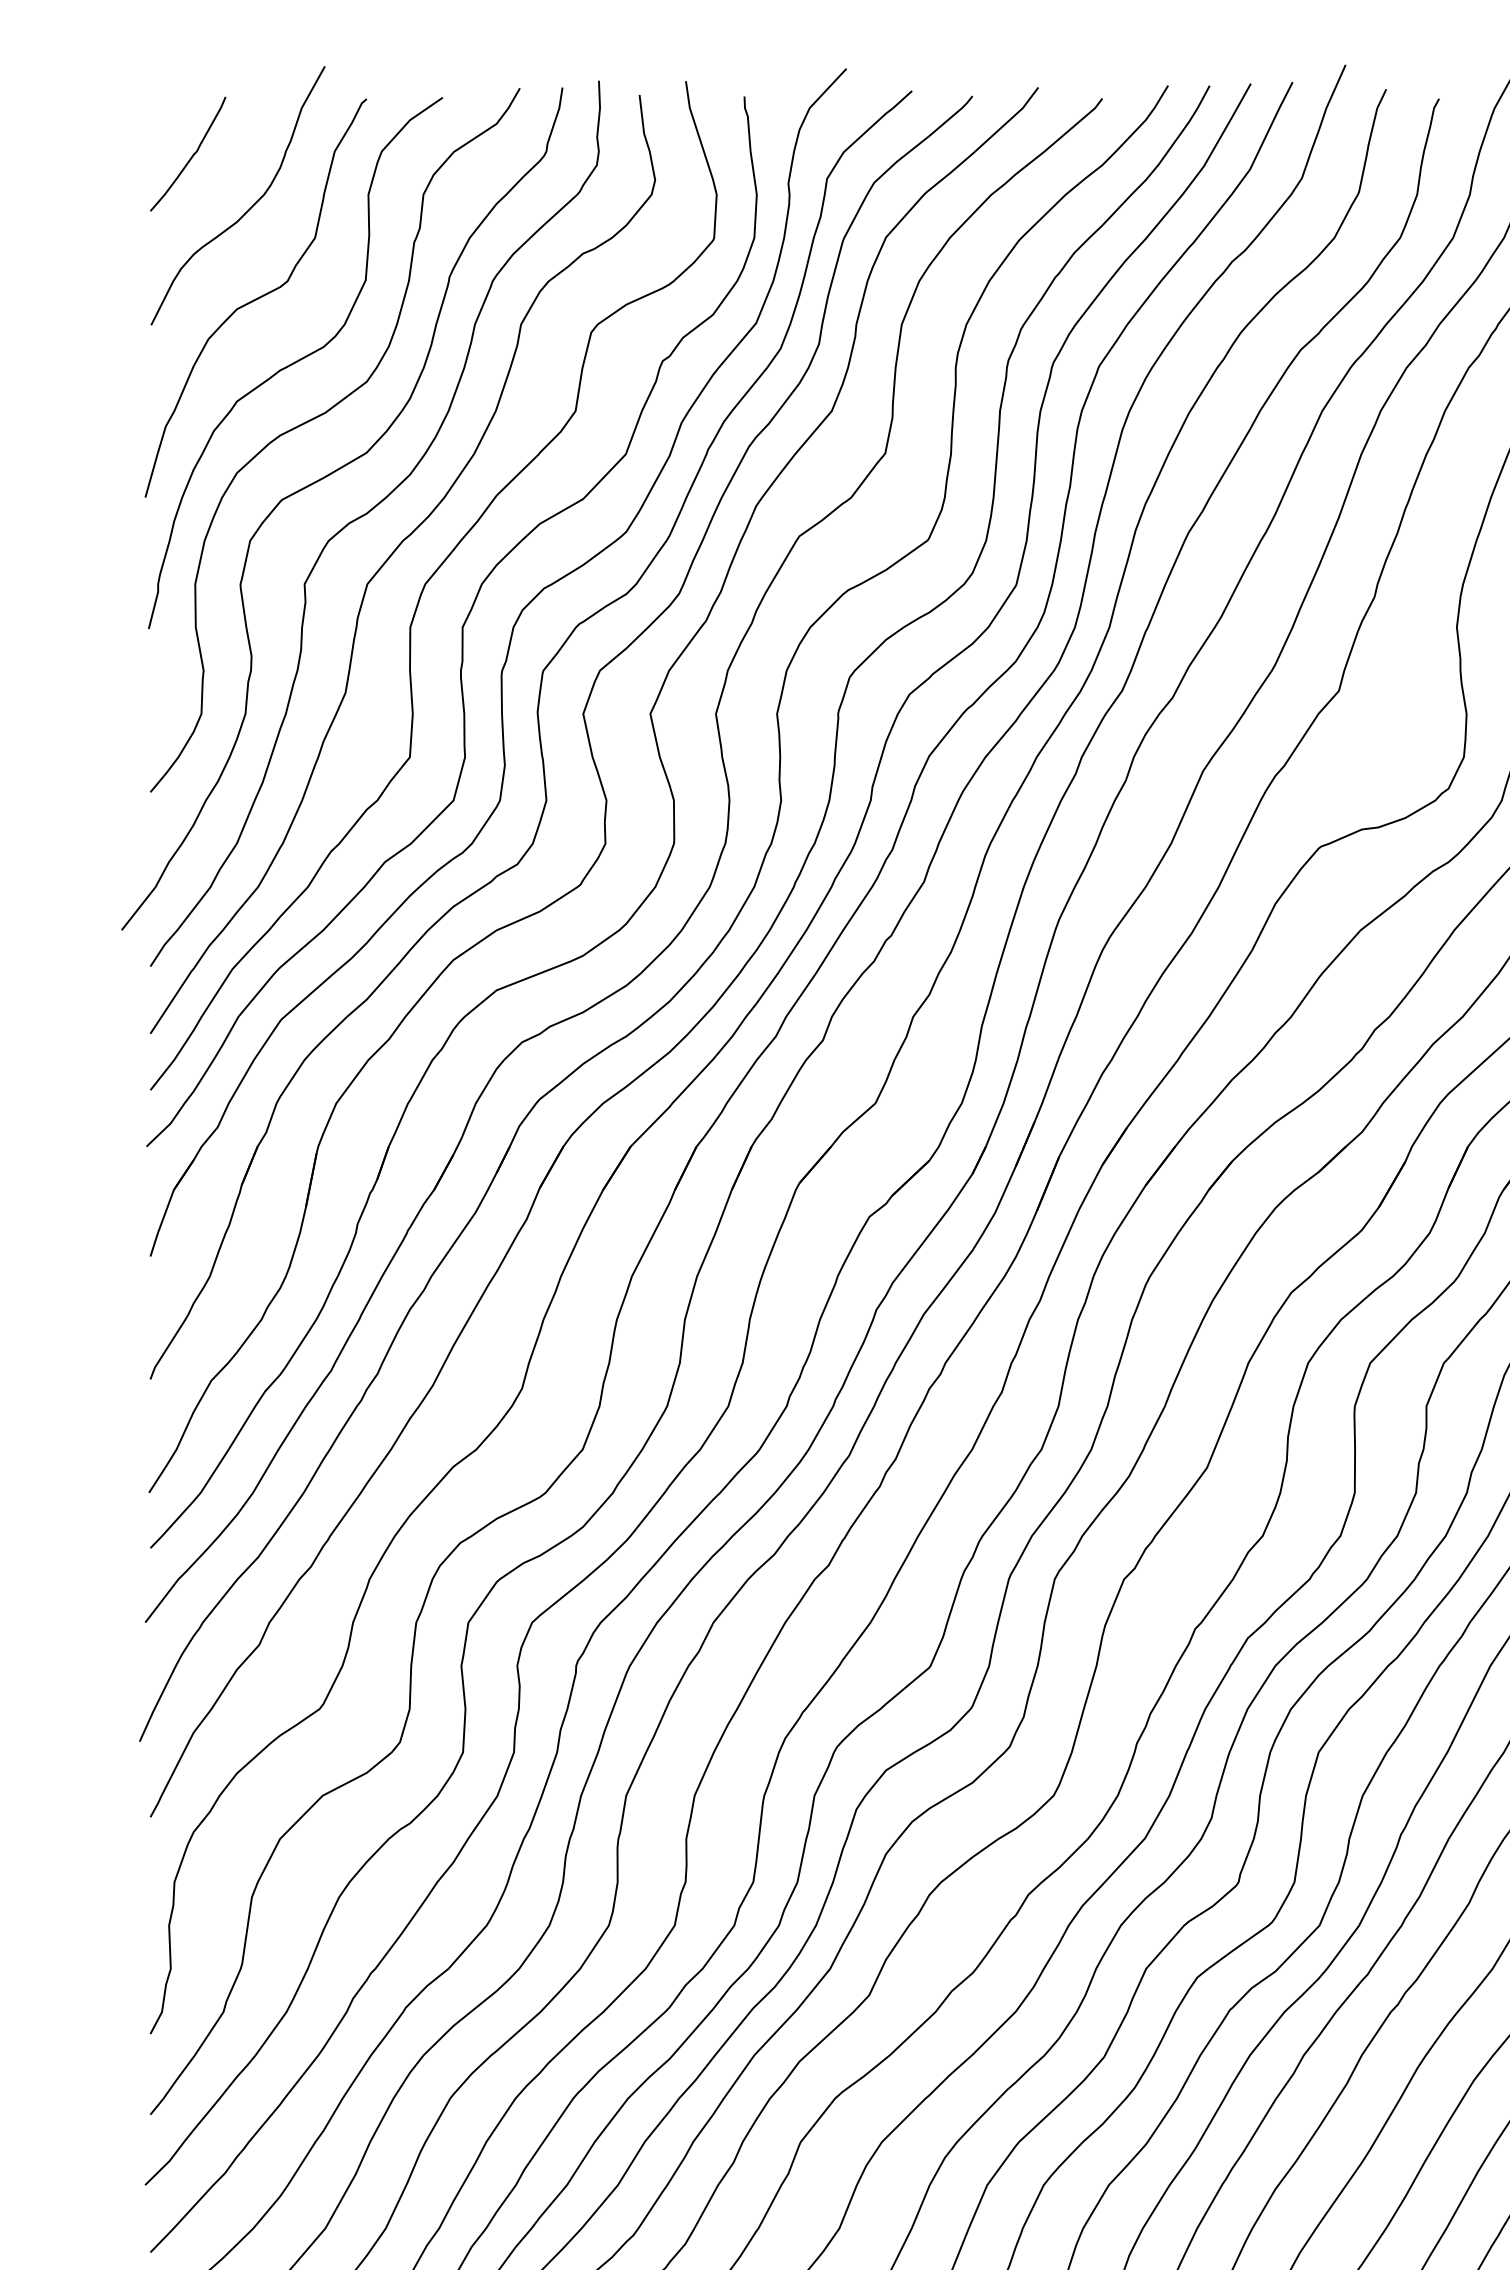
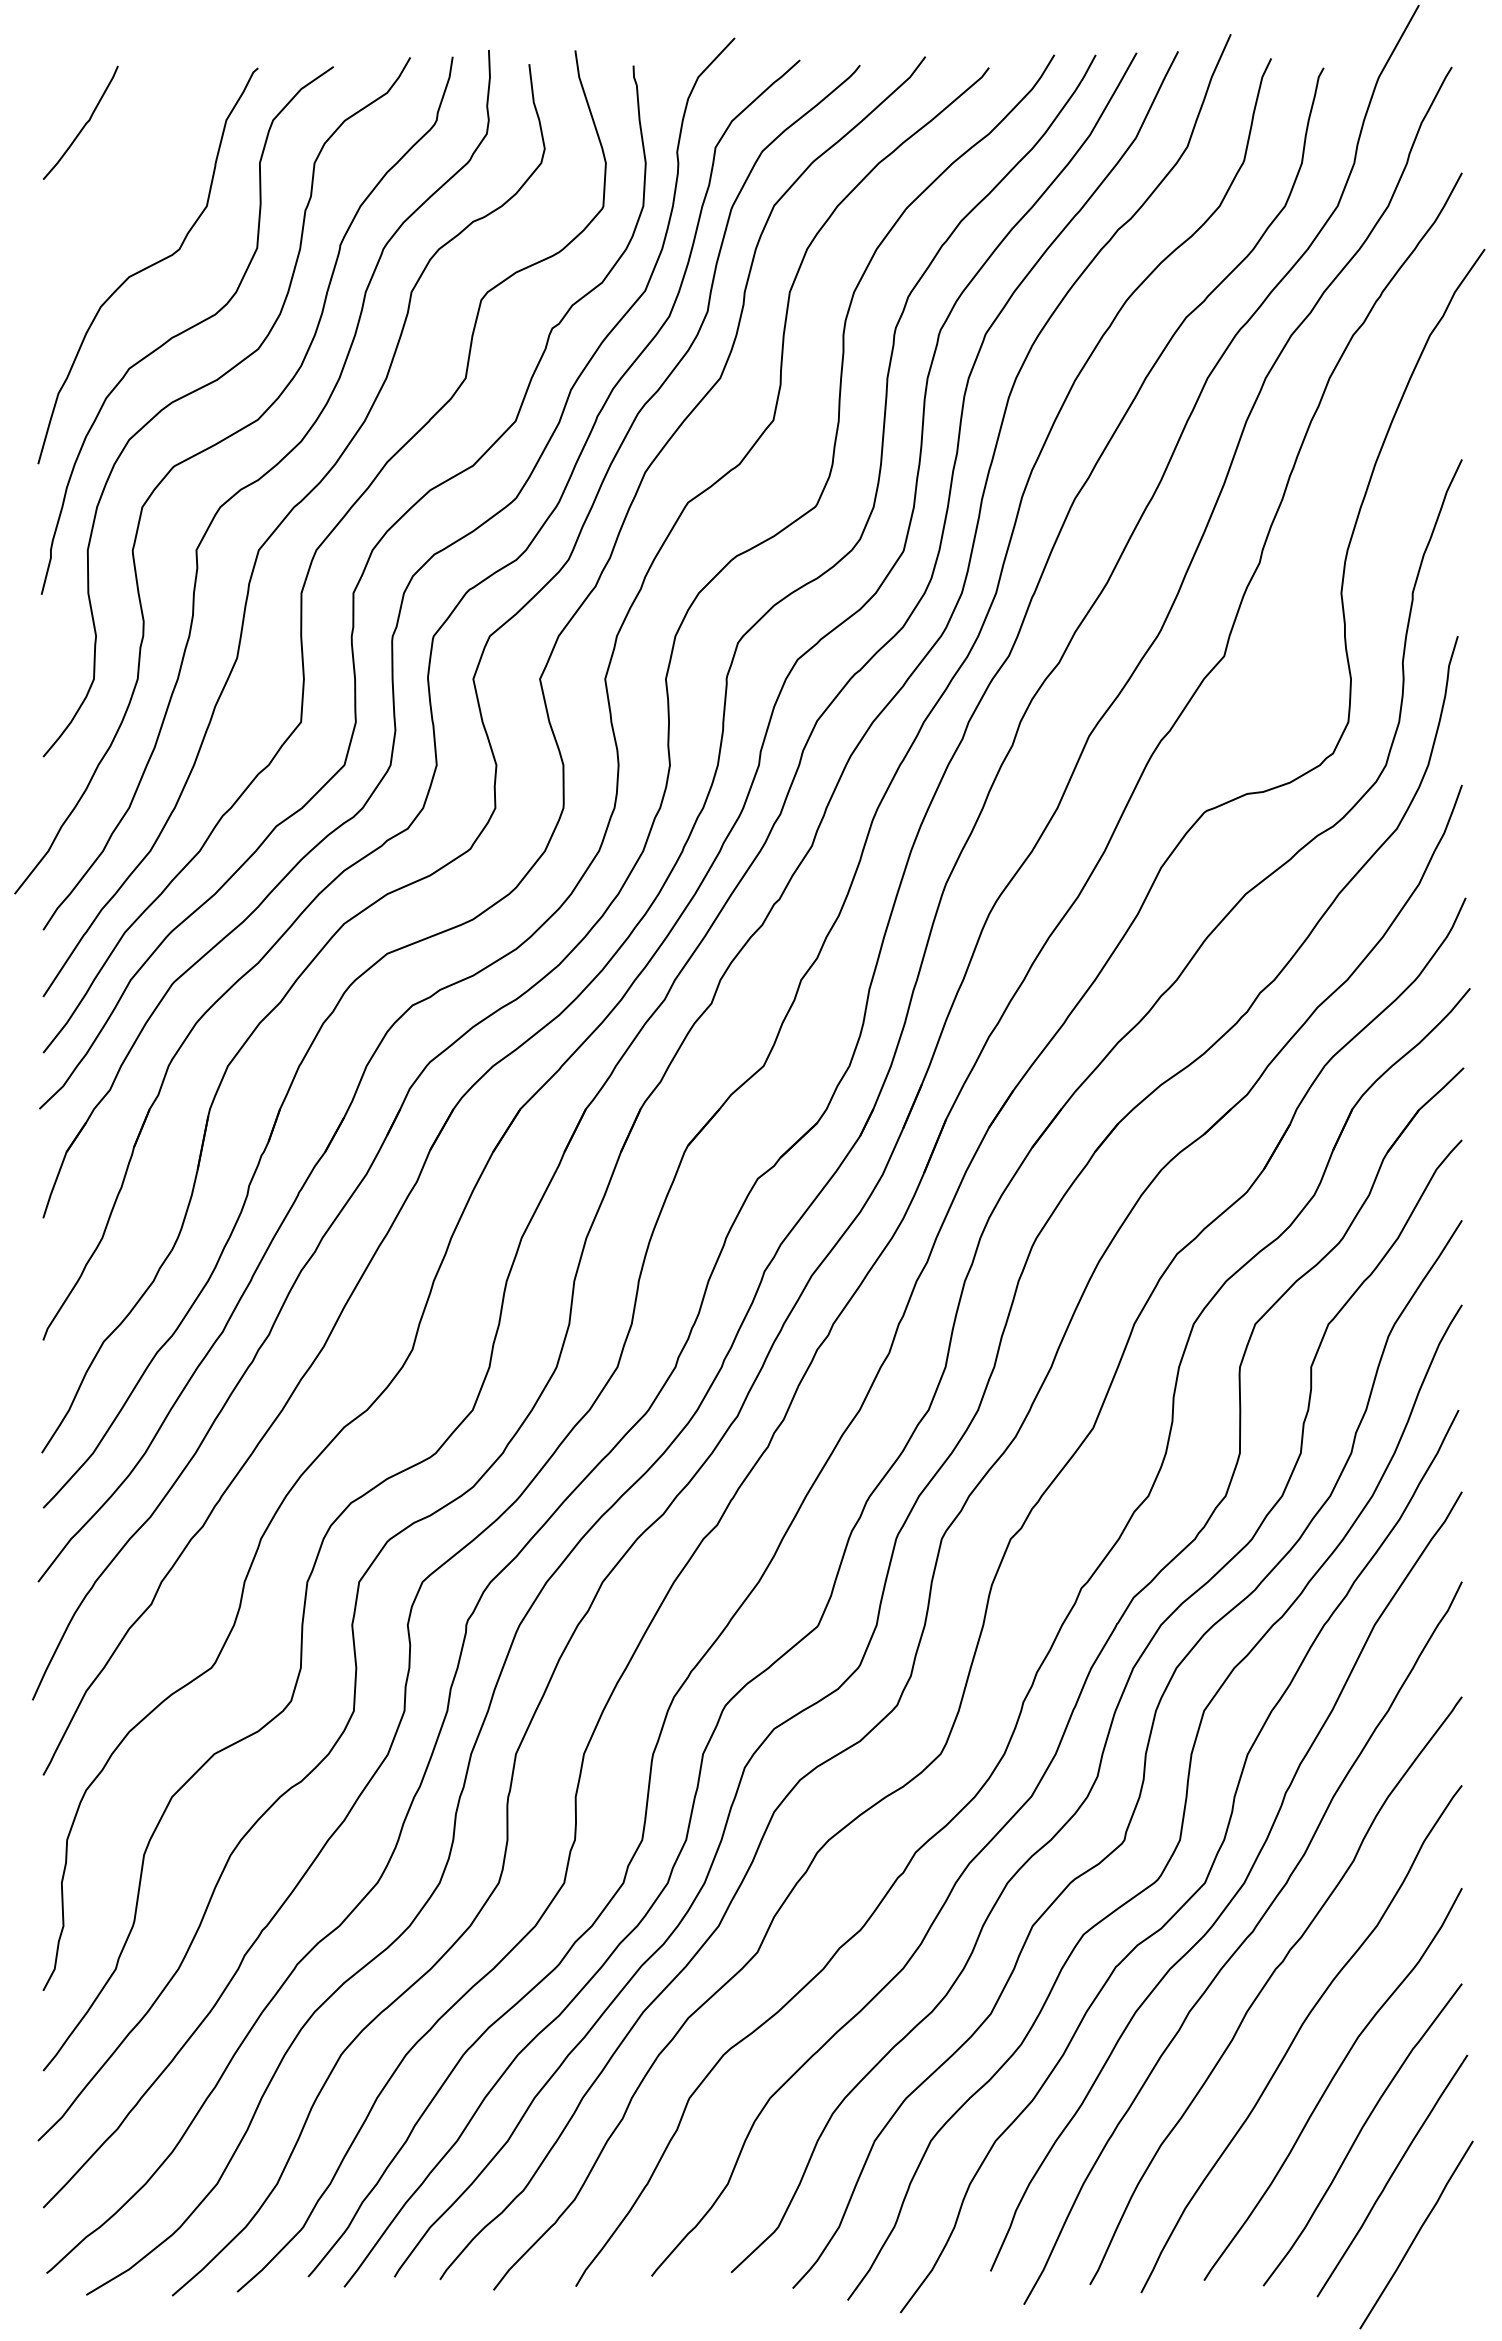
curve: (250, 207) -> (142, 175), removed

